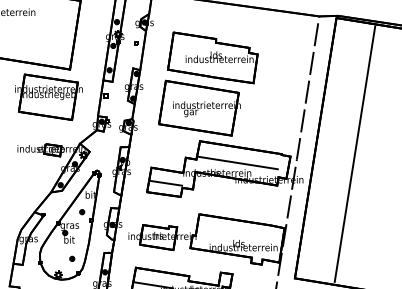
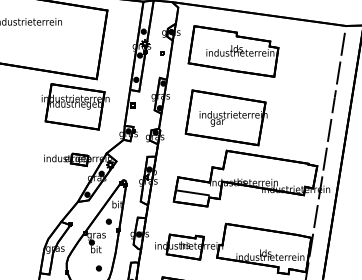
part: (212, 57) -> (233, 51), moved
line: (237, 162) -> (264, 172), removed

